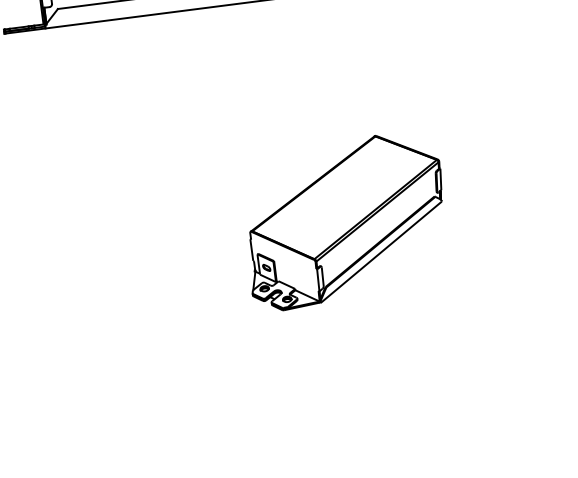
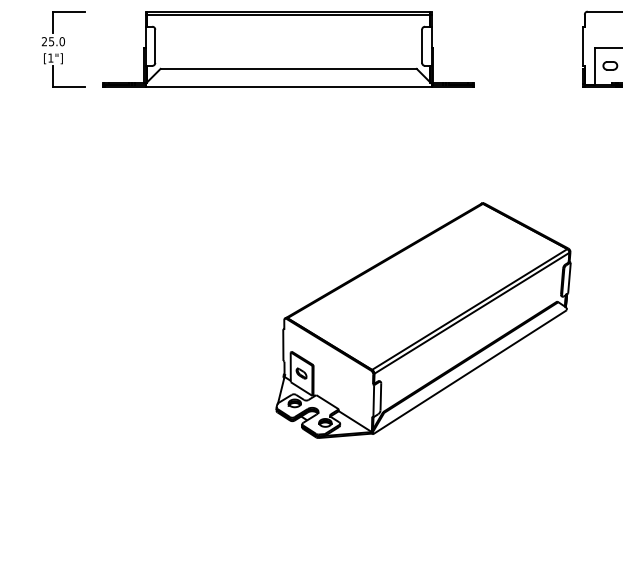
part: (345, 221) -> (423, 320), size x1.43

